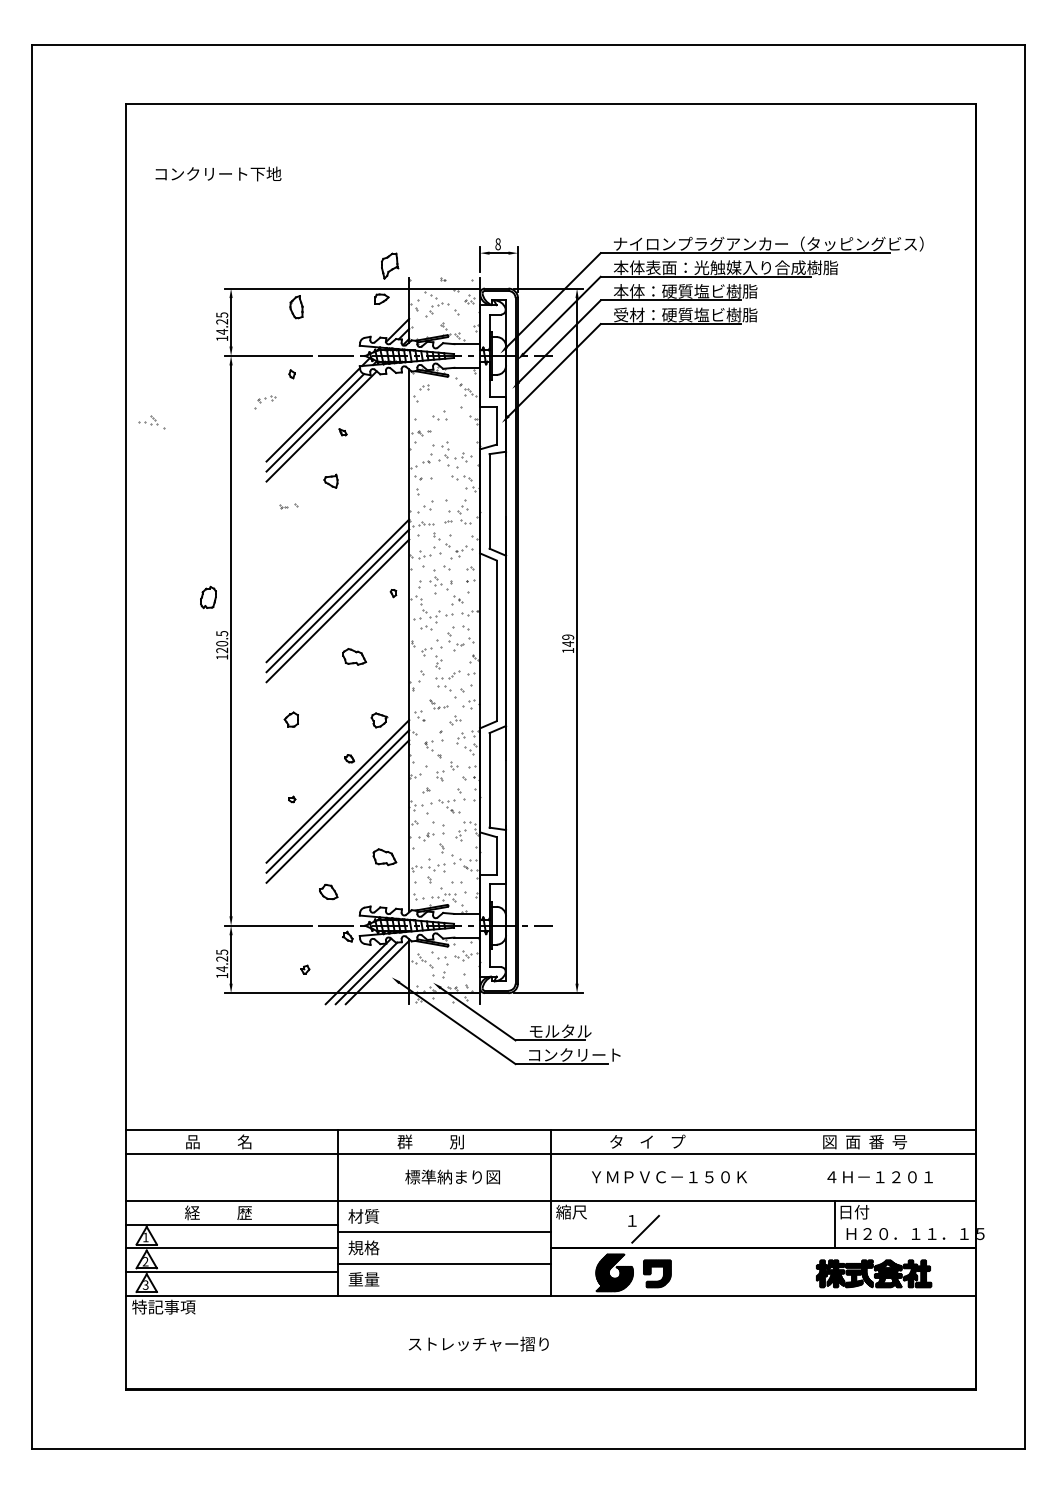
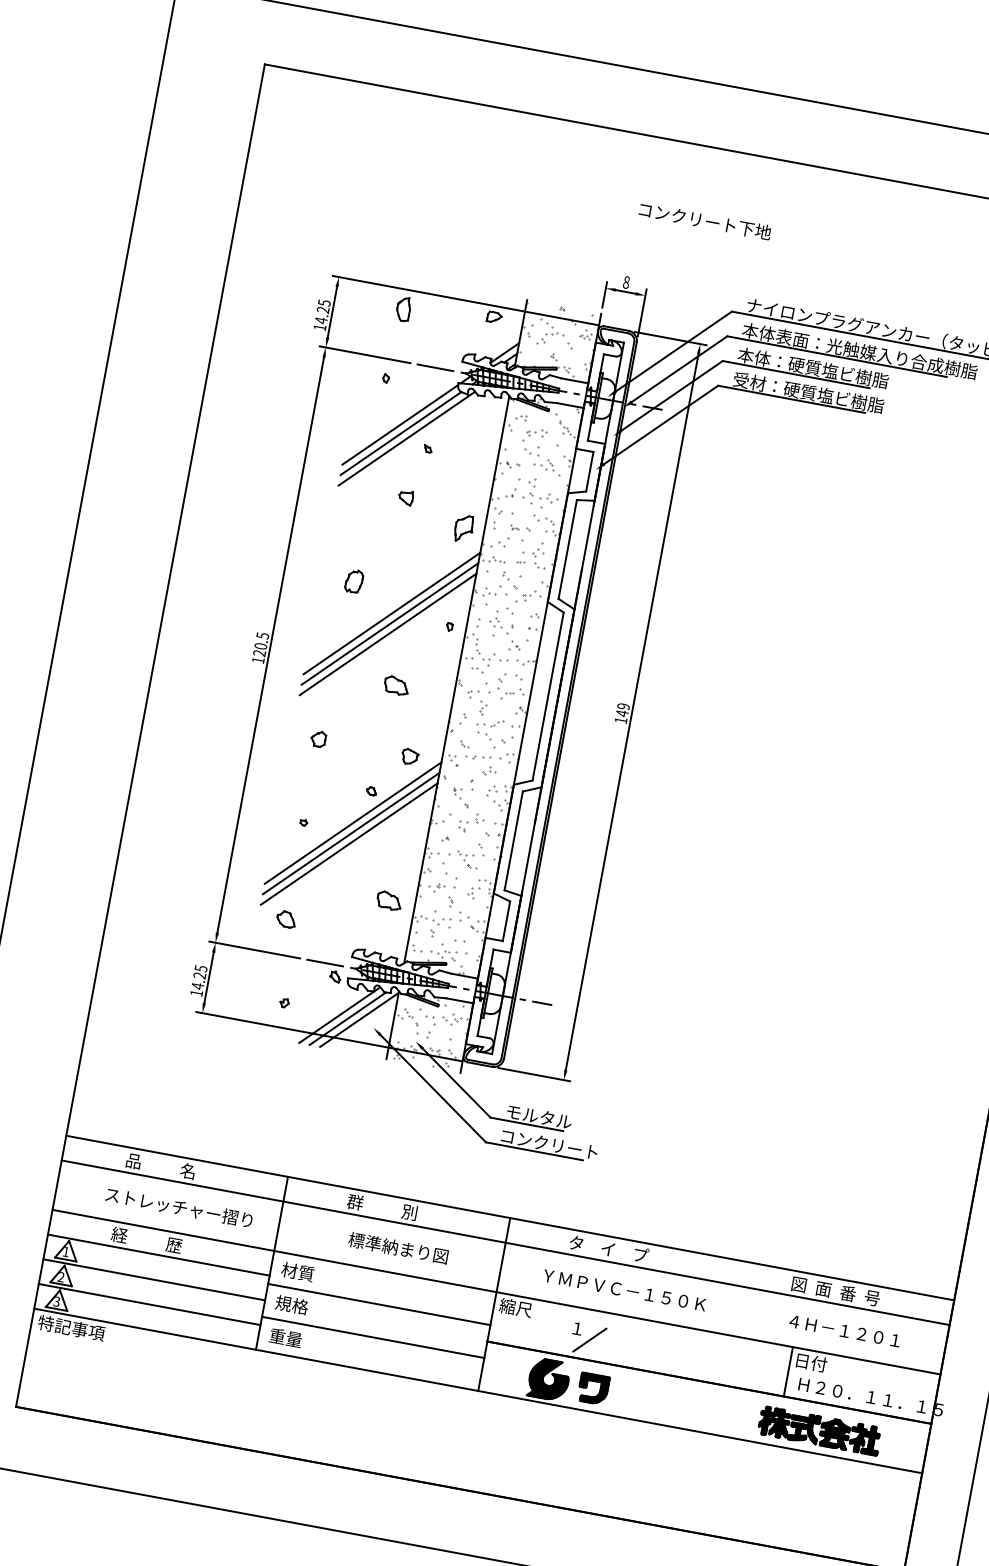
text: (218, 173) -> (705, 220), moved
part: (390, 265) -> (464, 528), moved
part: (265, 402) -> (534, 436), moved
part: (151, 422) -> (547, 466), moved
part: (288, 506) -> (519, 528), moved
part: (208, 597) -> (354, 581), moved
part: (438, 704) -> (475, 751), size x1.67
part: (328, 891) -> (286, 918), moved
text: (478, 1343) -> (178, 1206), moved

